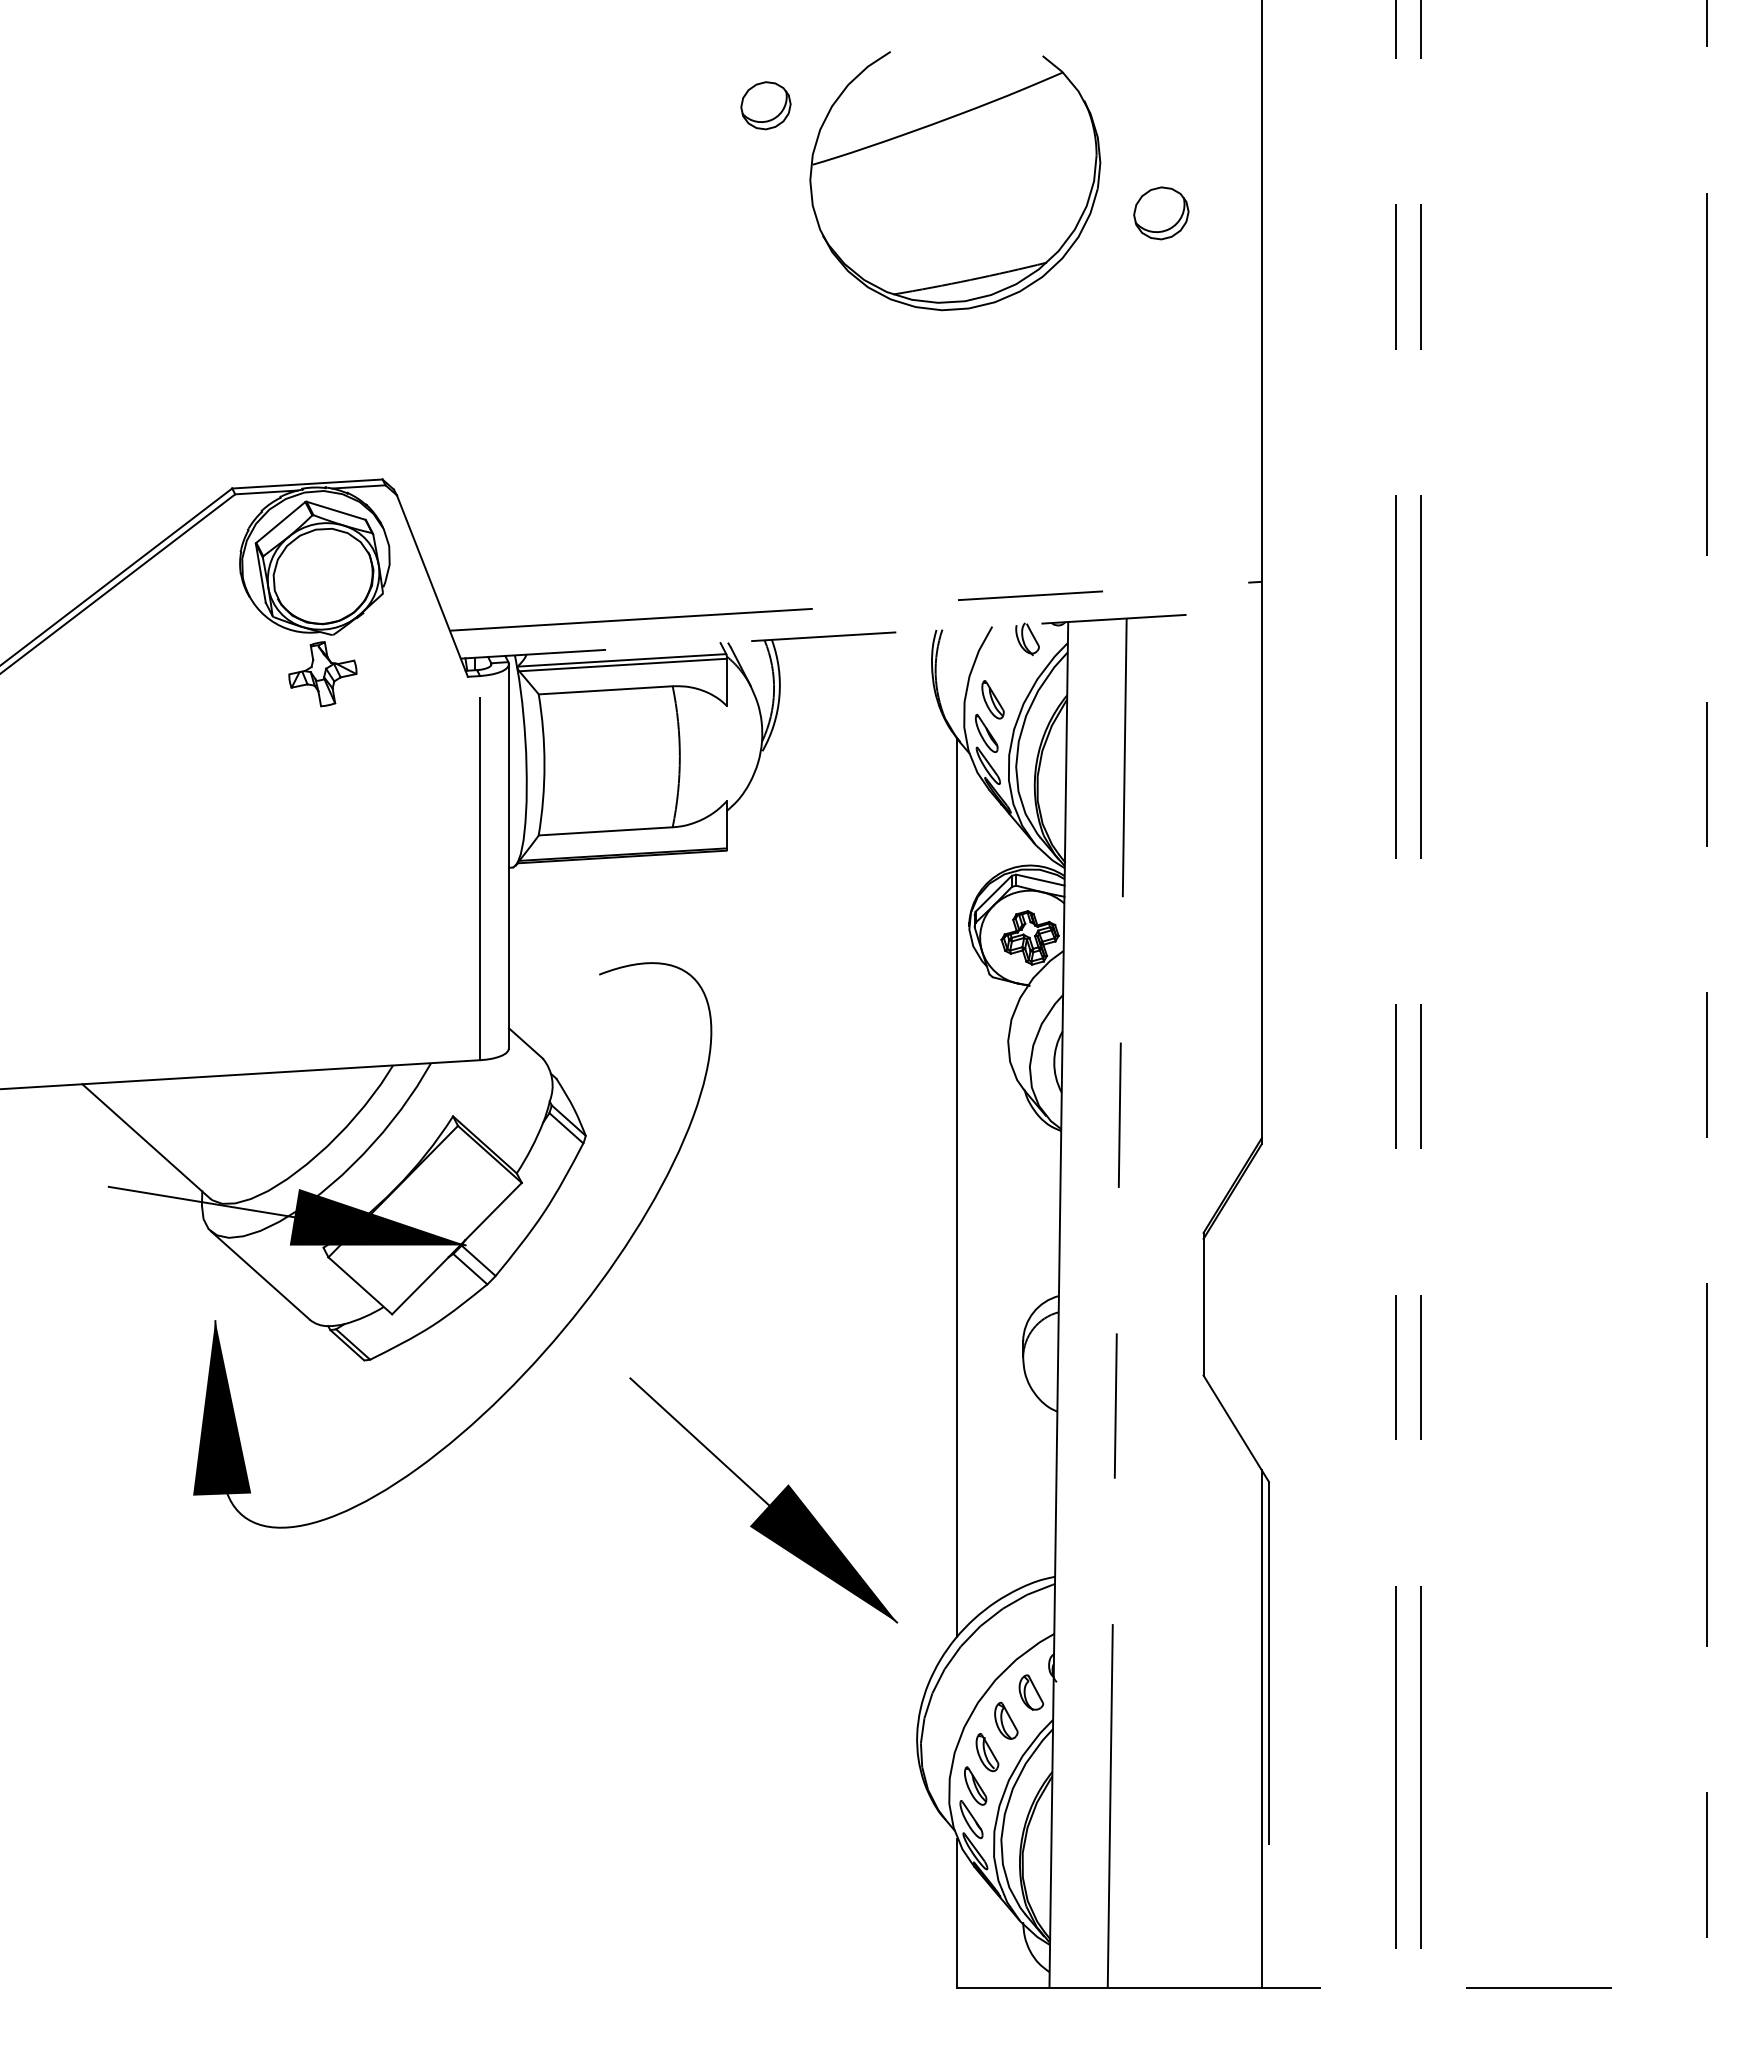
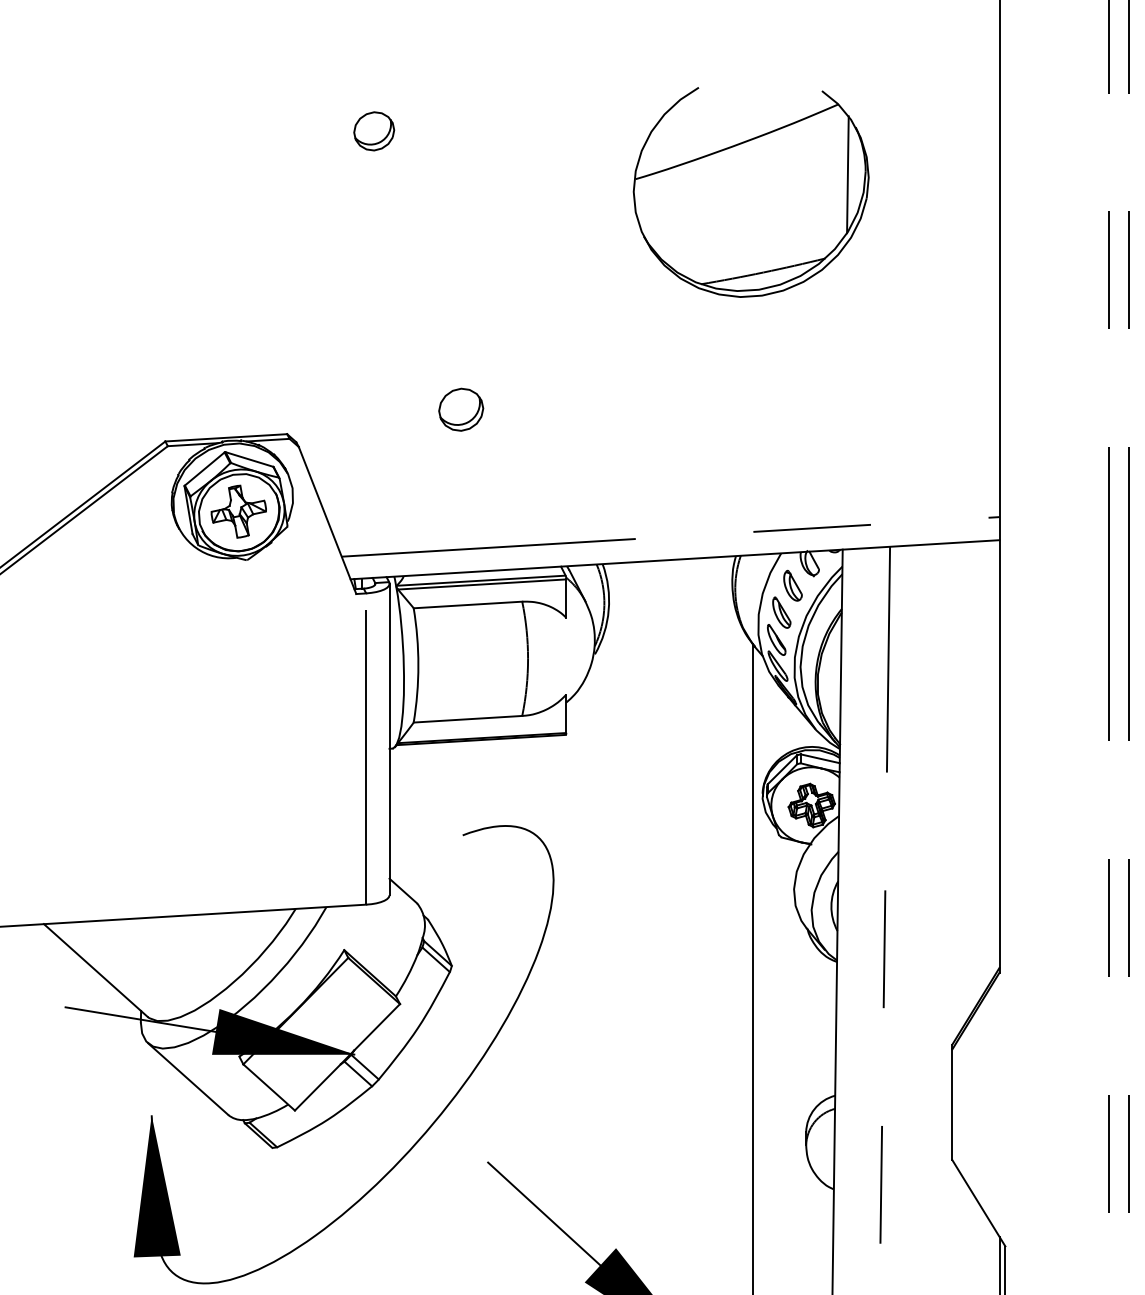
part: (765, 105) -> (373, 131), moved
line: (1074, 159) -> (847, 174), added
part: (1161, 213) -> (461, 409), moved
line: (861, 634) -> (675, 559), dashed -> solid
part: (1006, 666) -> (792, 585), added
part: (322, 674) -> (238, 511), moved

